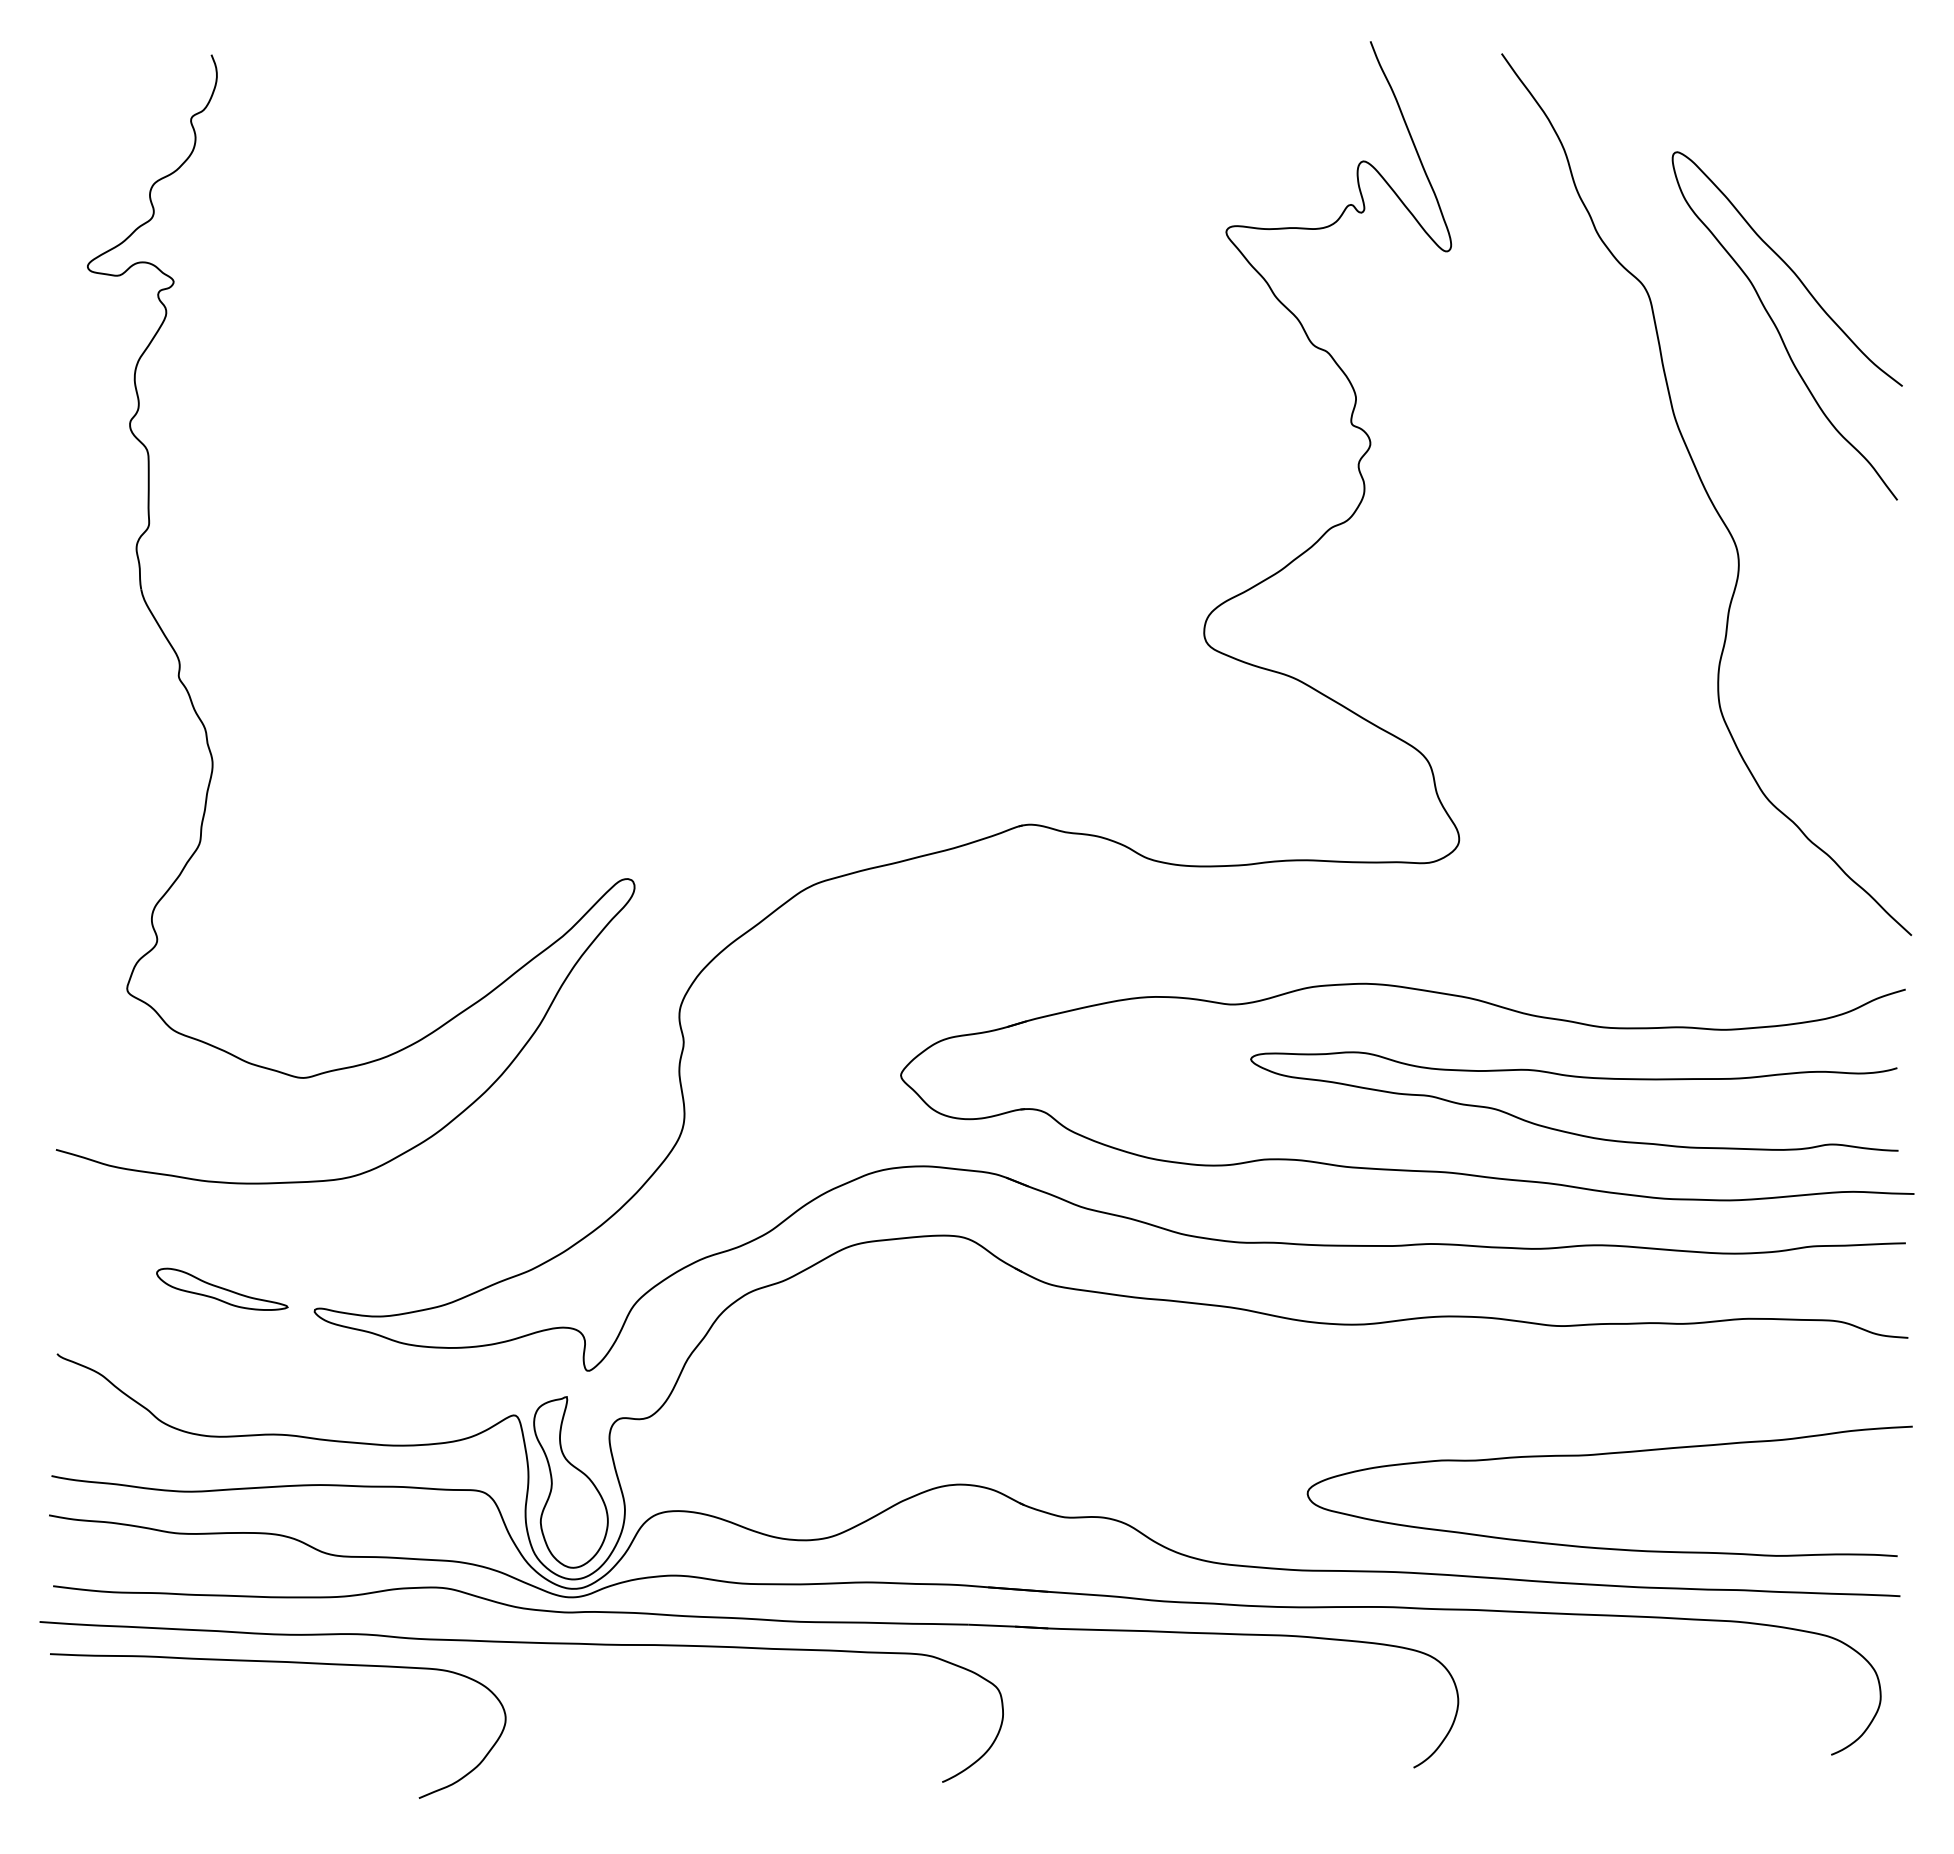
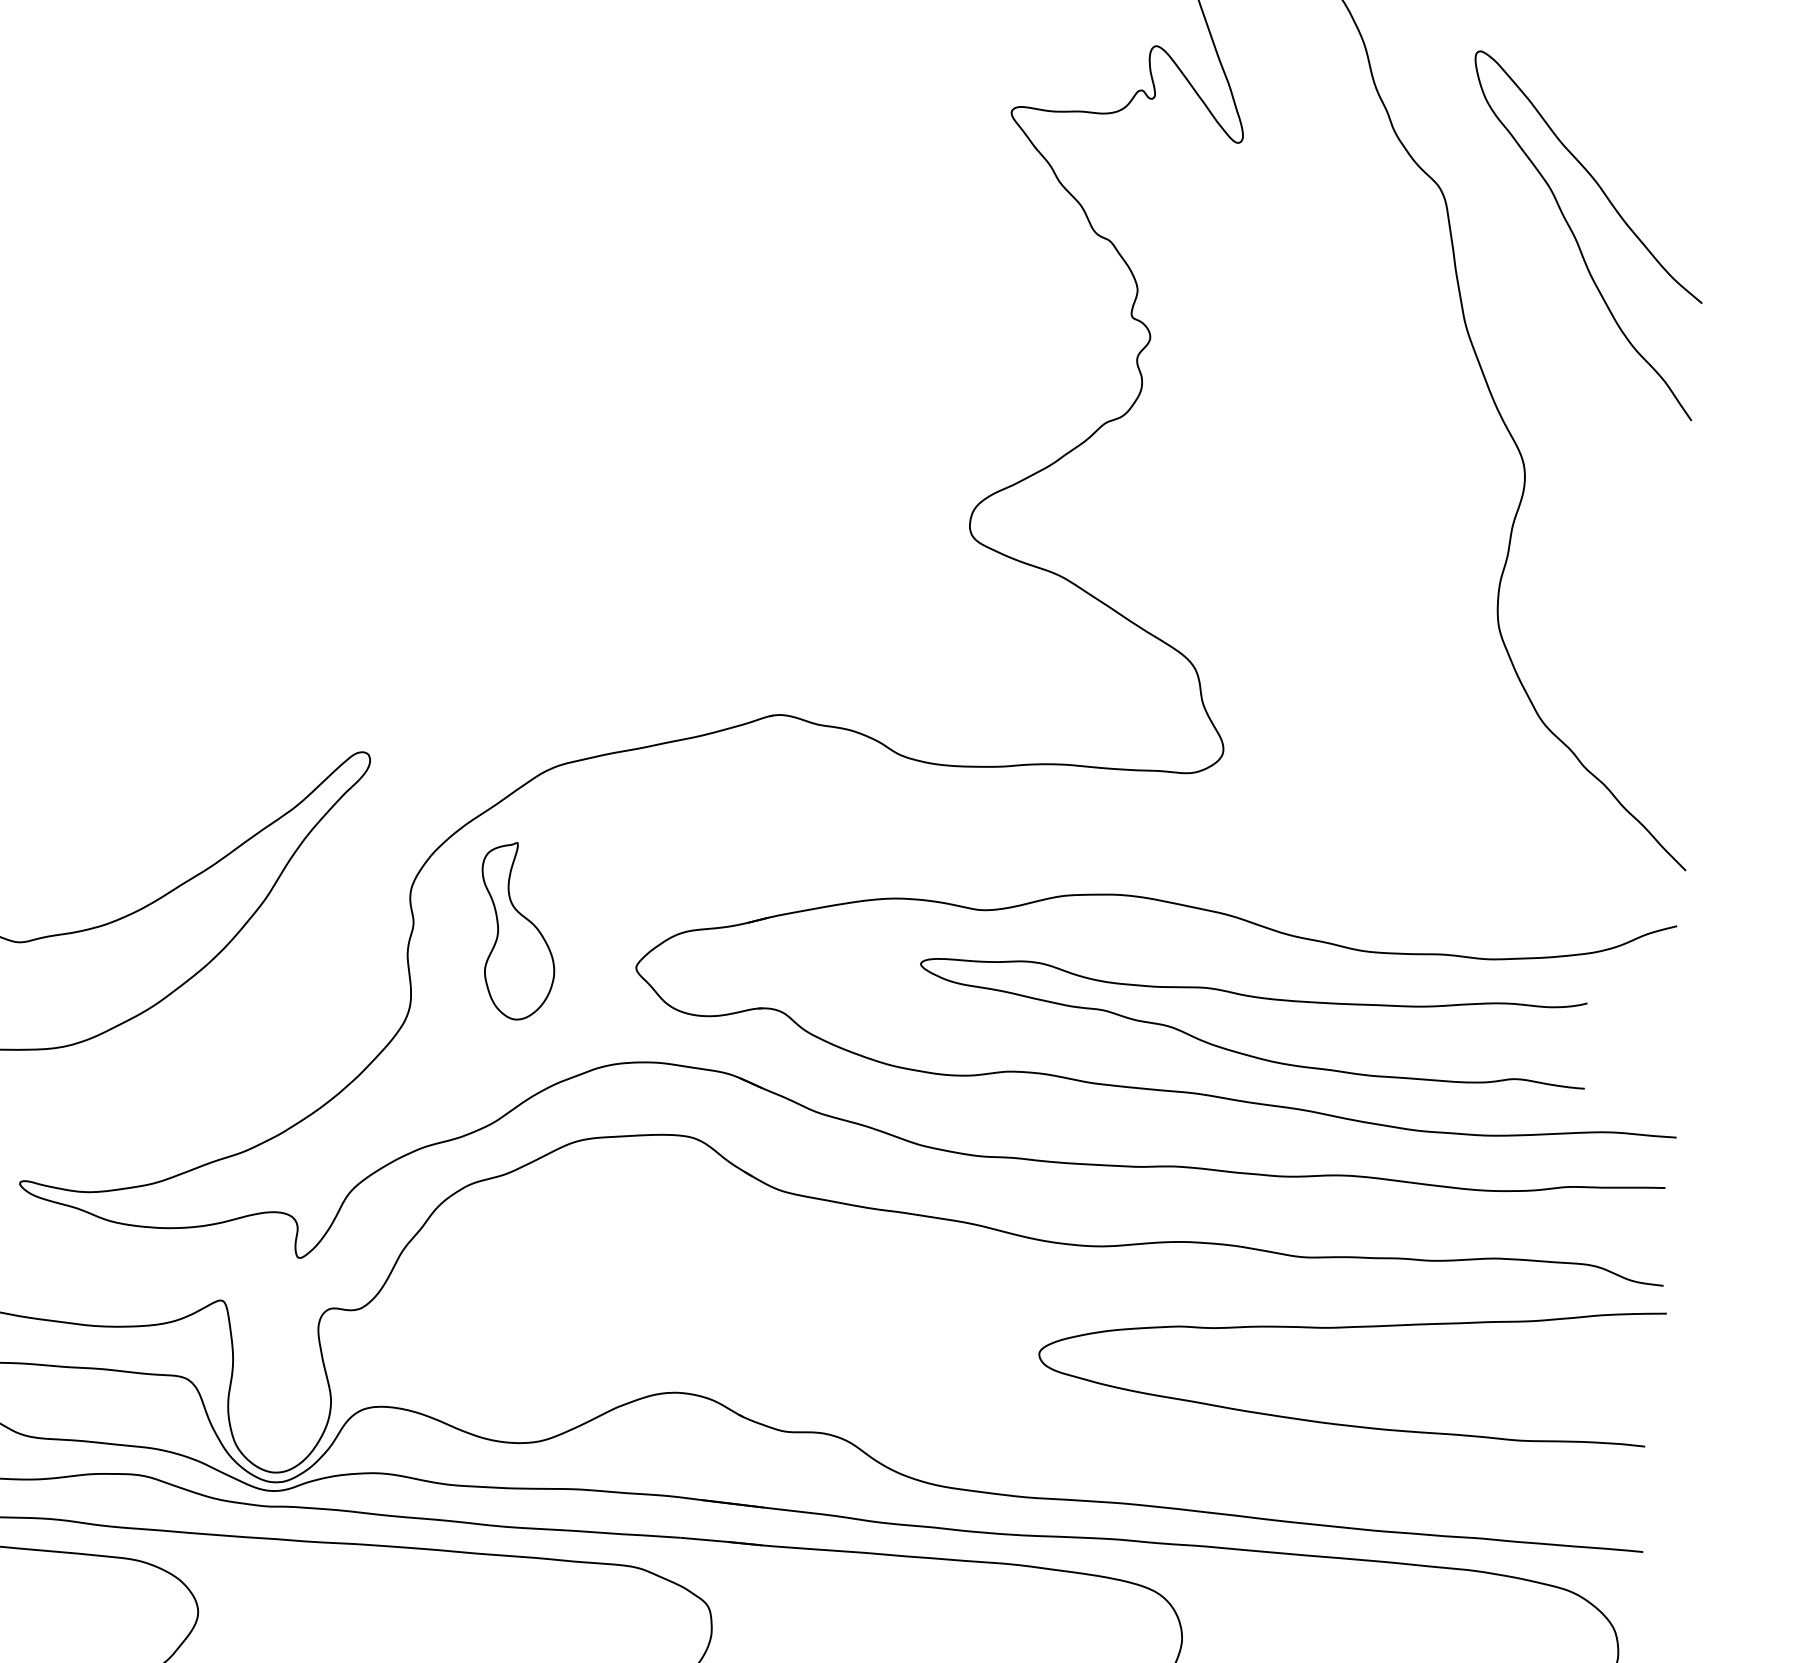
curve: (1574, 1077) -> (1253, 997), moved
curve: (1609, 1454) -> (1352, 1328), moved
part: (570, 1482) -> (517, 931), moved

